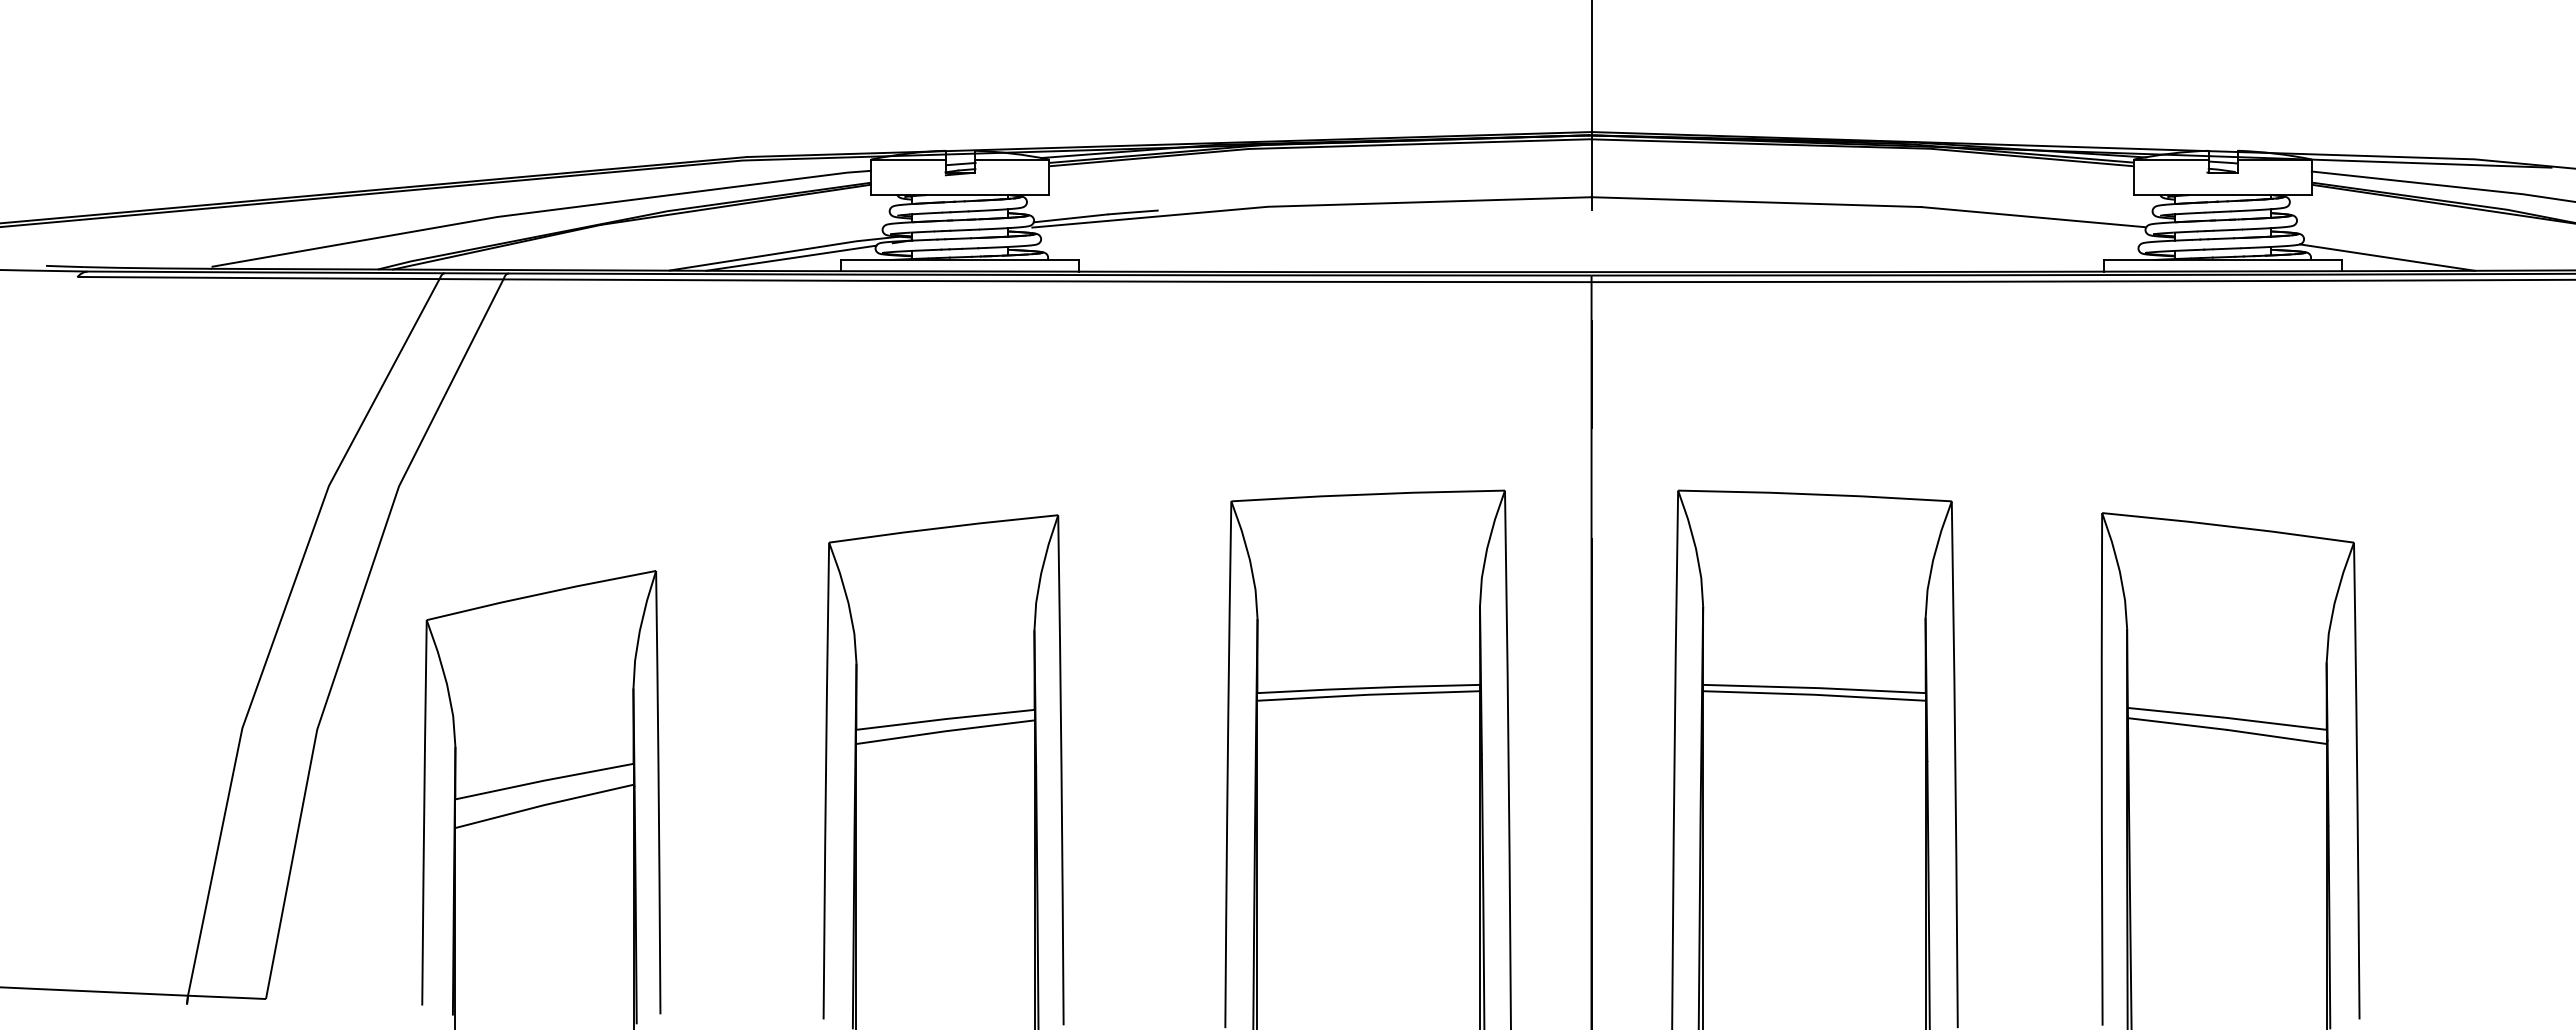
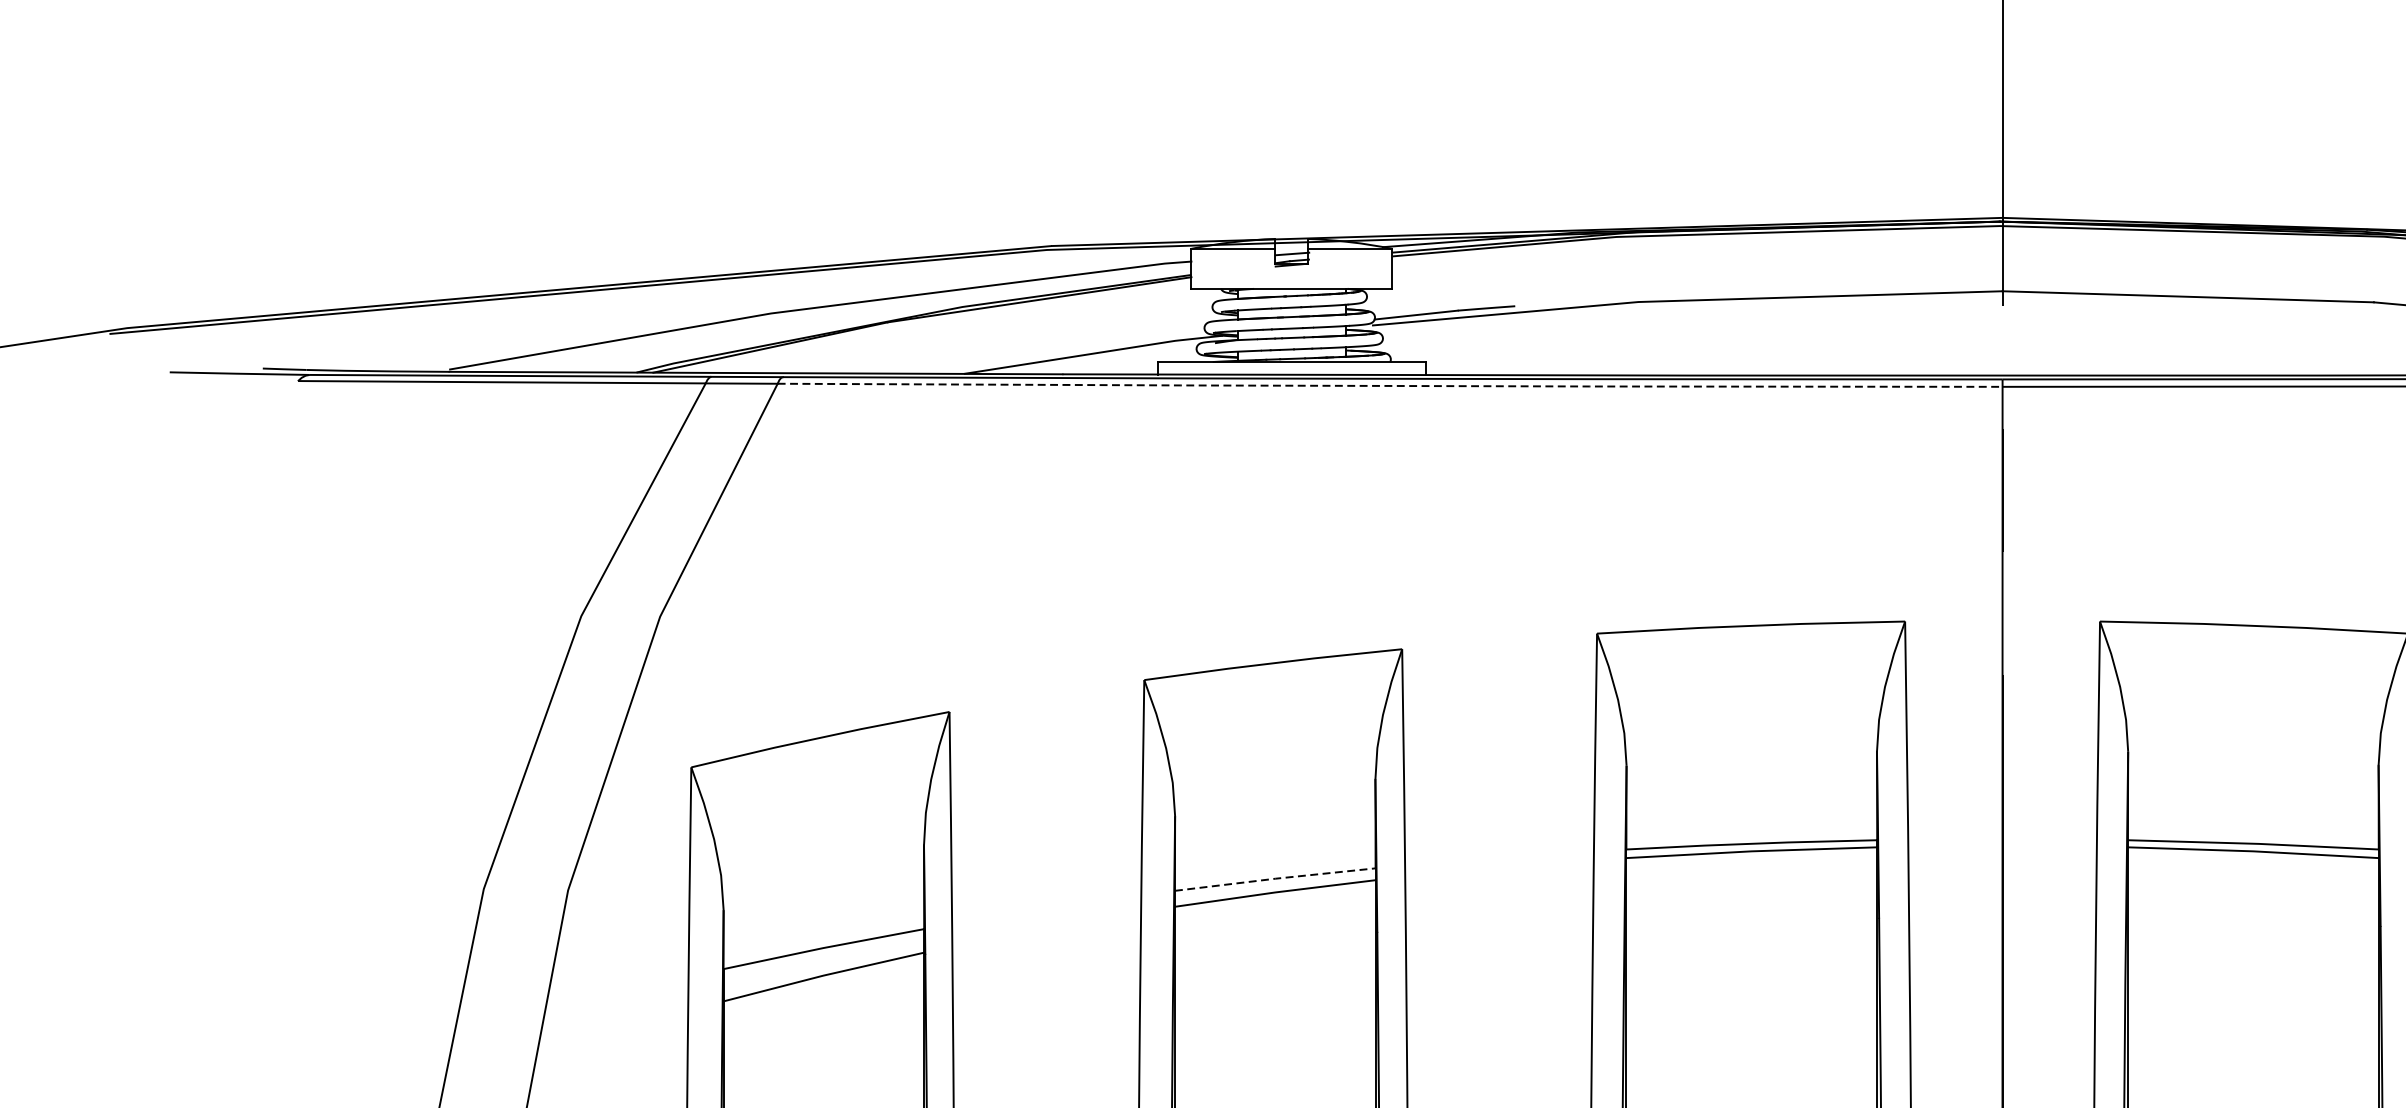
line: (791, 257) -> (1101, 359), removed
line: (1047, 281) -> (1390, 386), solid -> dashed
line: (945, 719) -> (1275, 879), solid -> dashed

